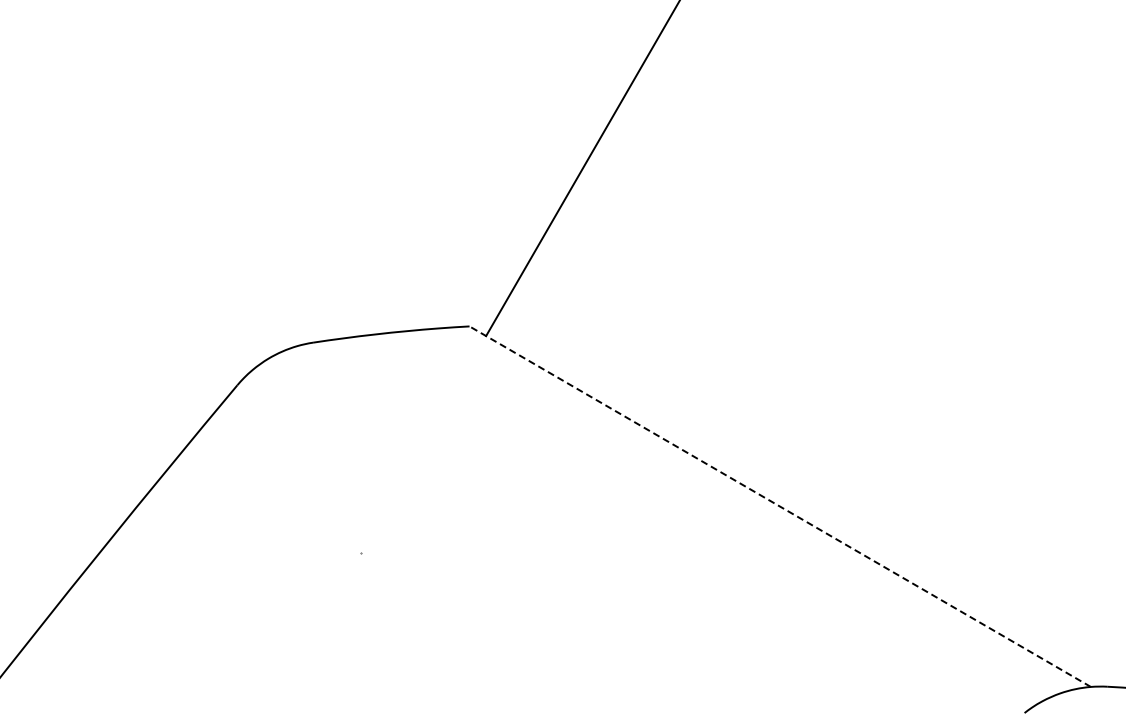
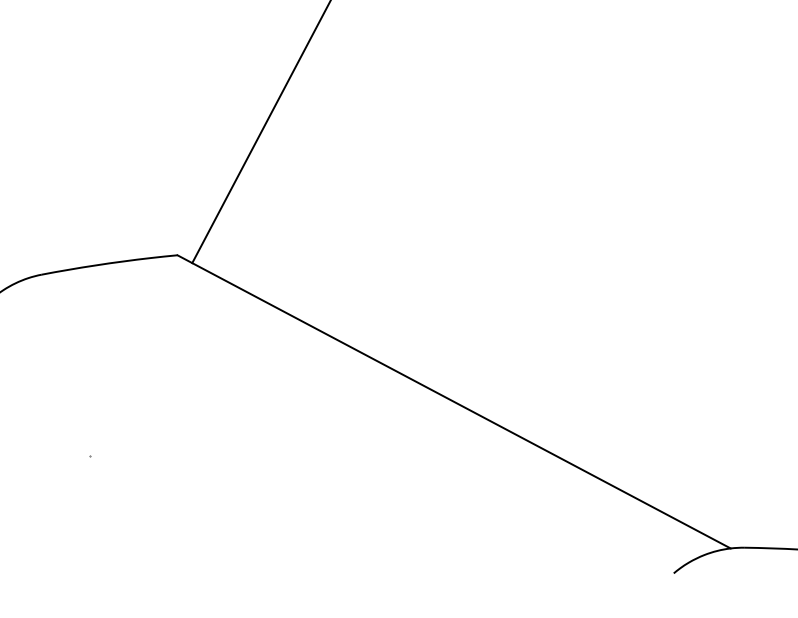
line: (779, 506) -> (453, 401), dashed -> solid

